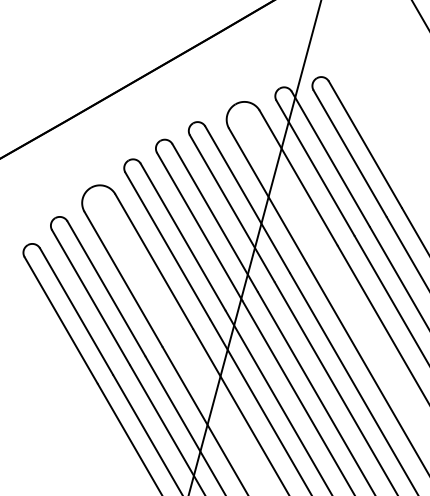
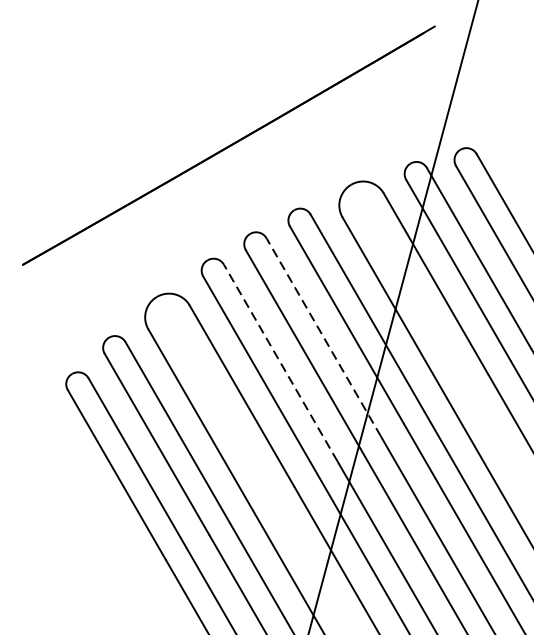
line: (214, 217) -> (322, 336), solid -> dashed
line: (183, 236) -> (281, 362), solid -> dashed

